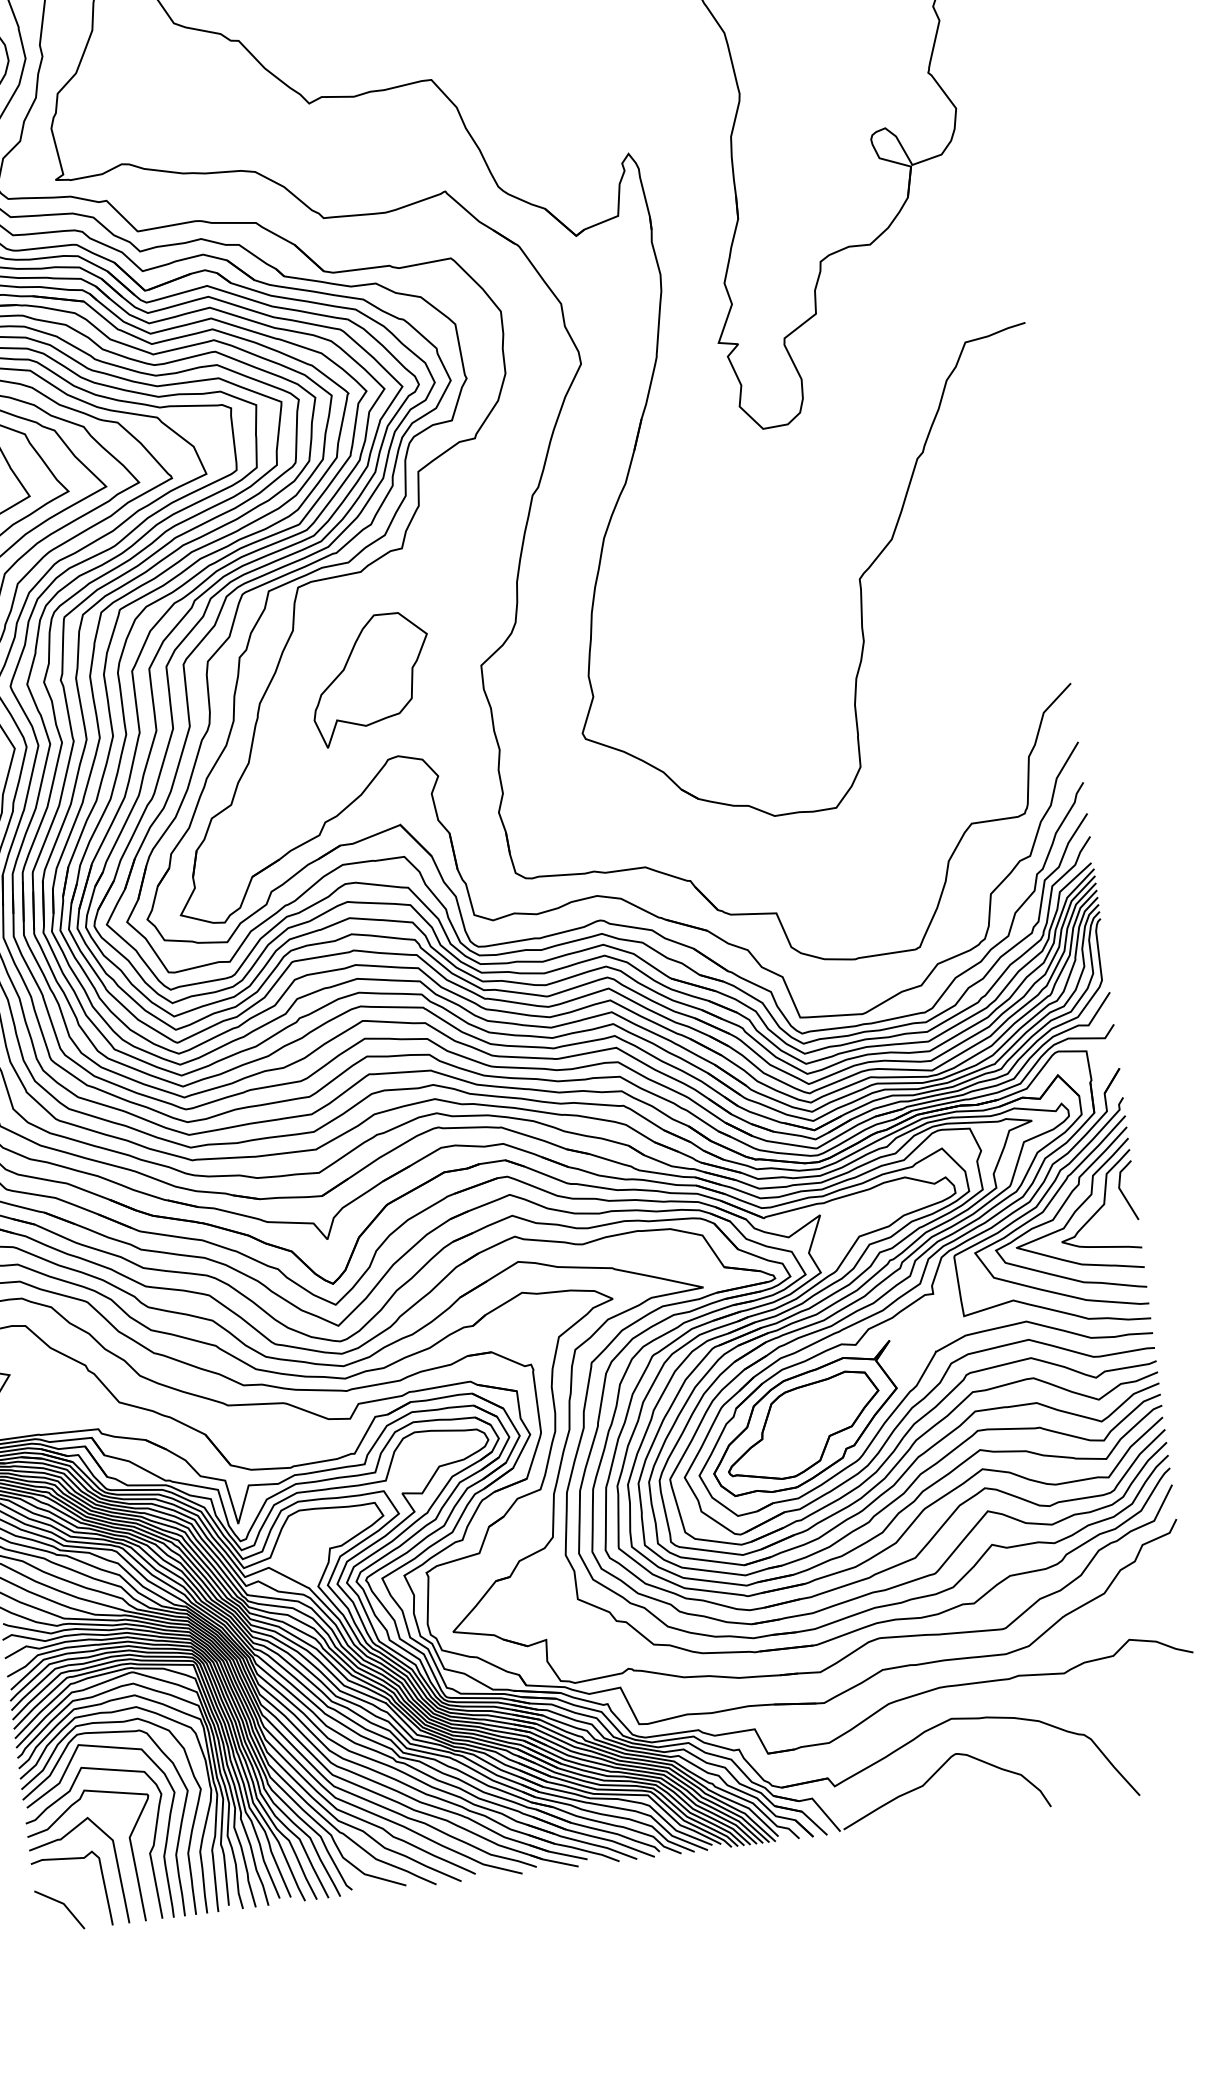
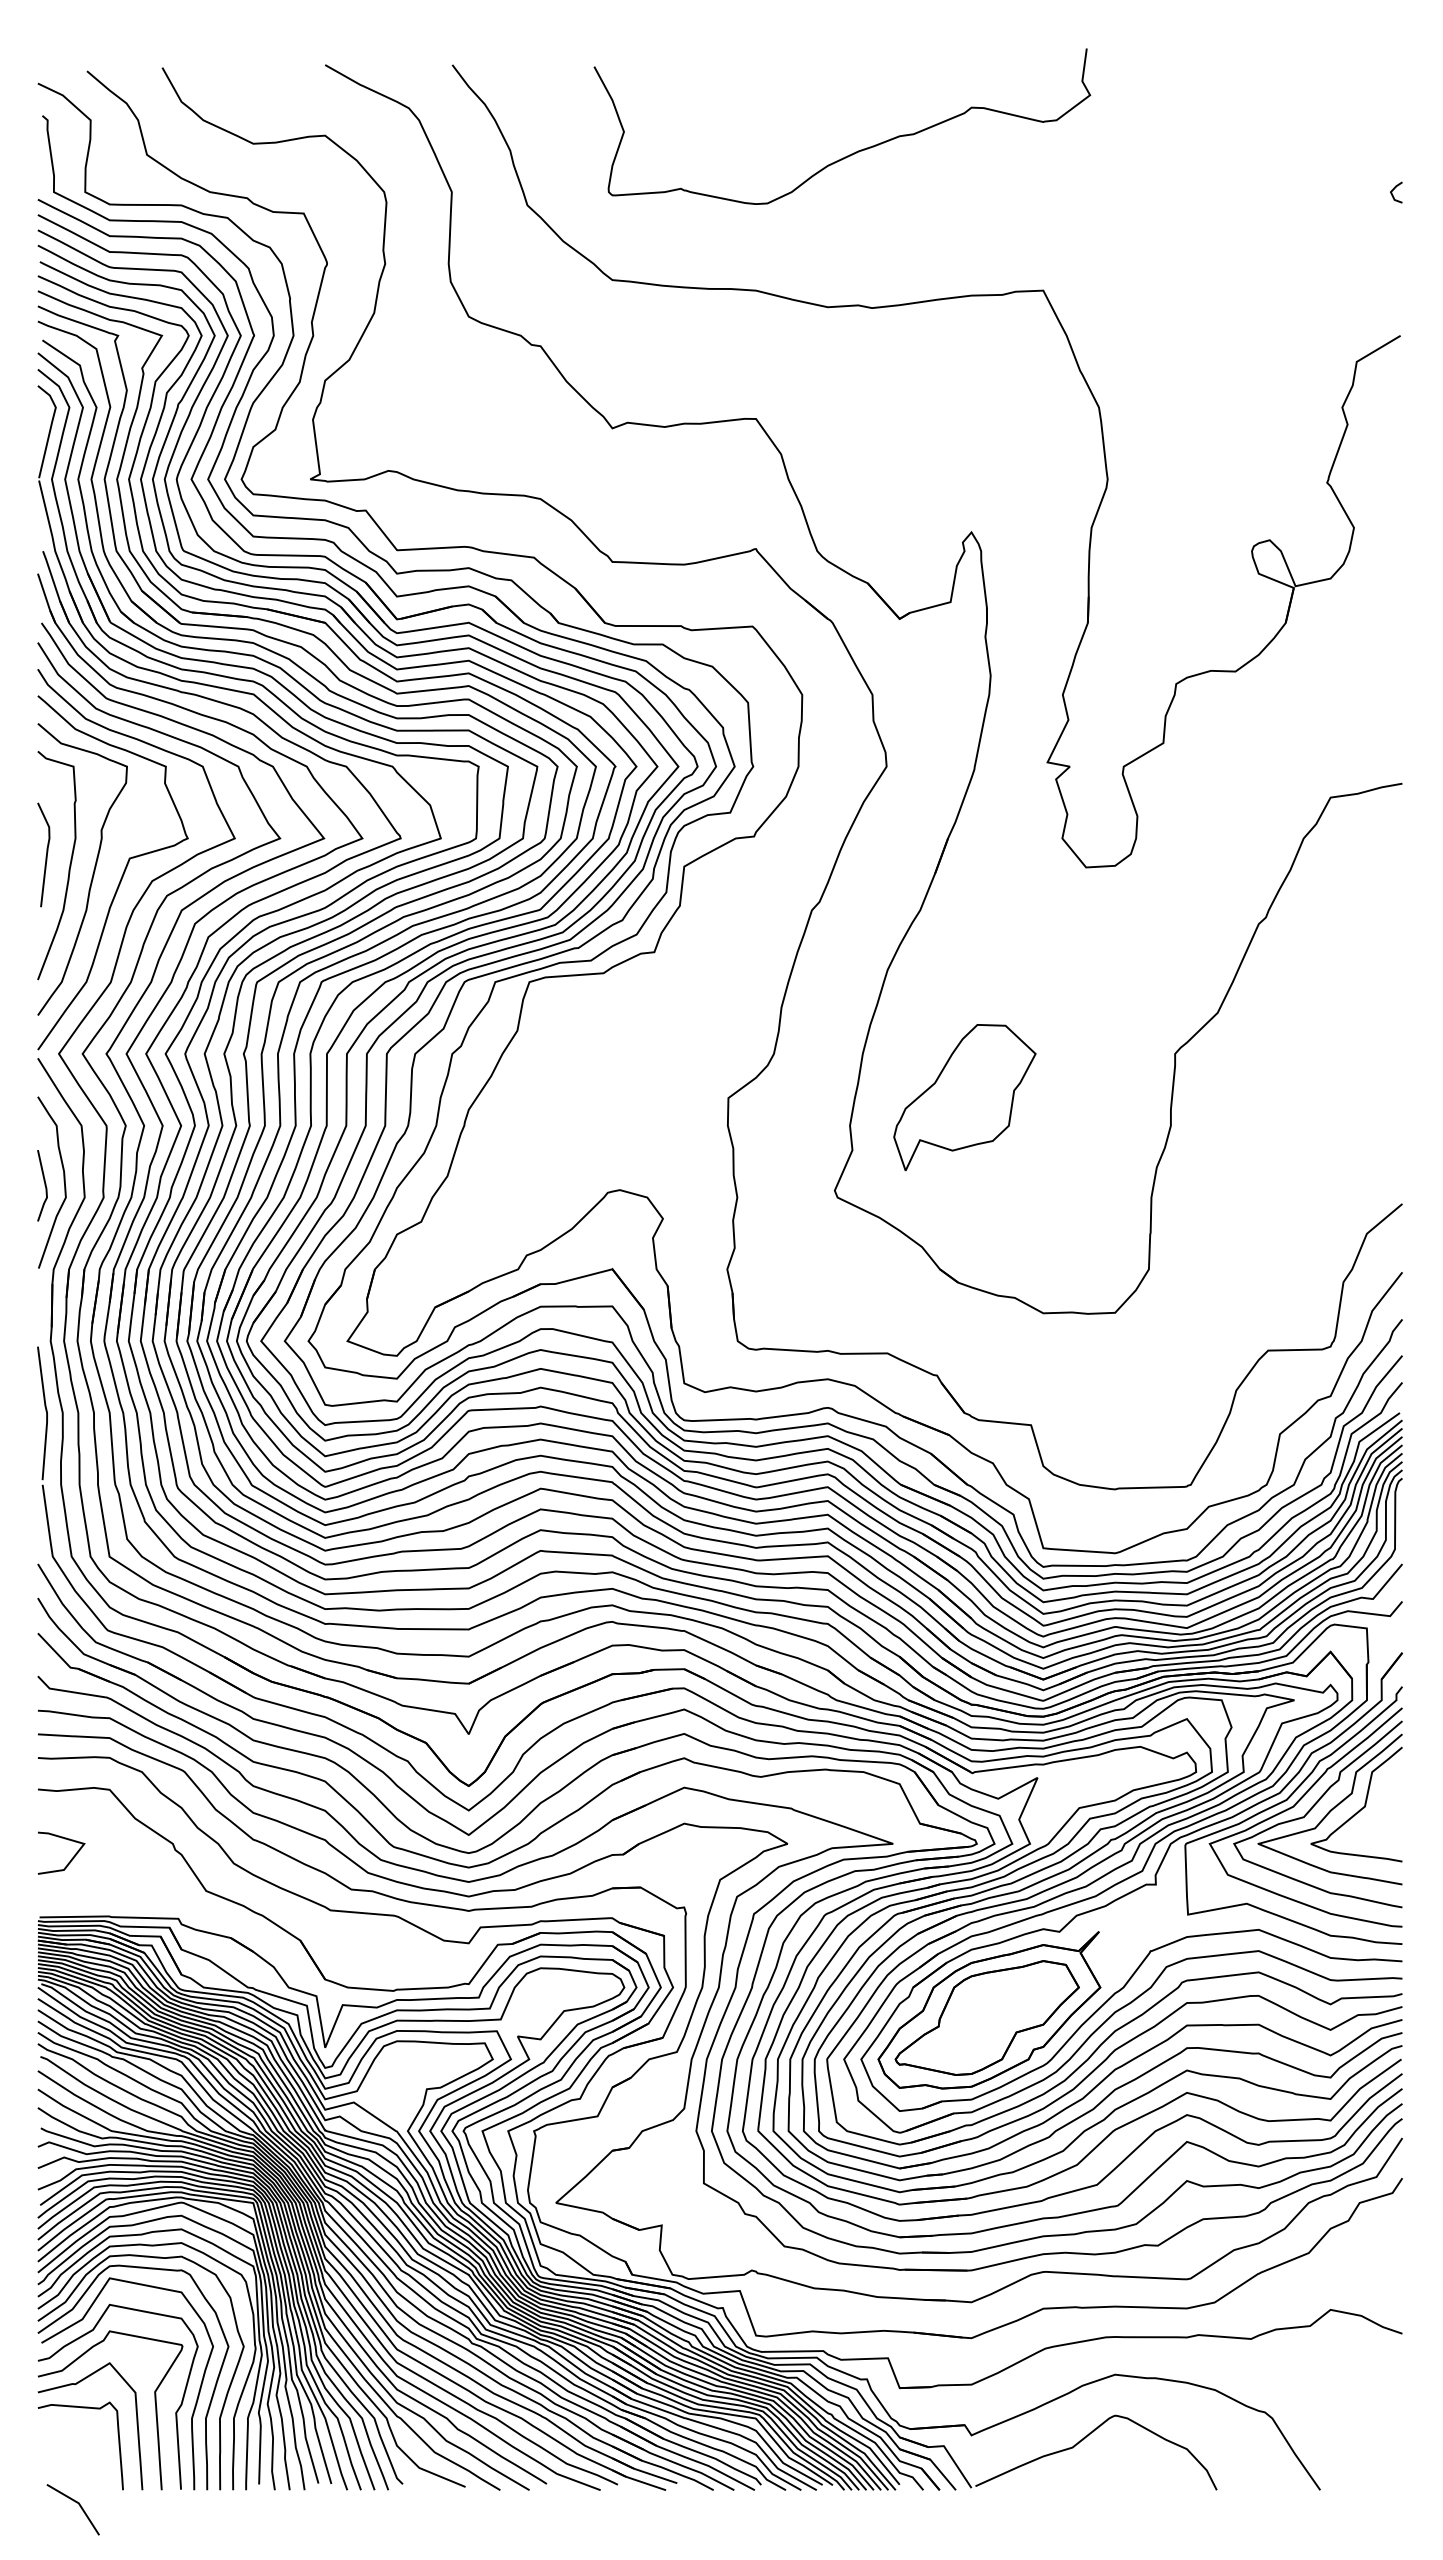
part: (370, 678) -> (964, 1097), moved
line: (1123, 1193) -> (1388, 1796), removed
line: (61, 1904) -> (76, 2503), moved

